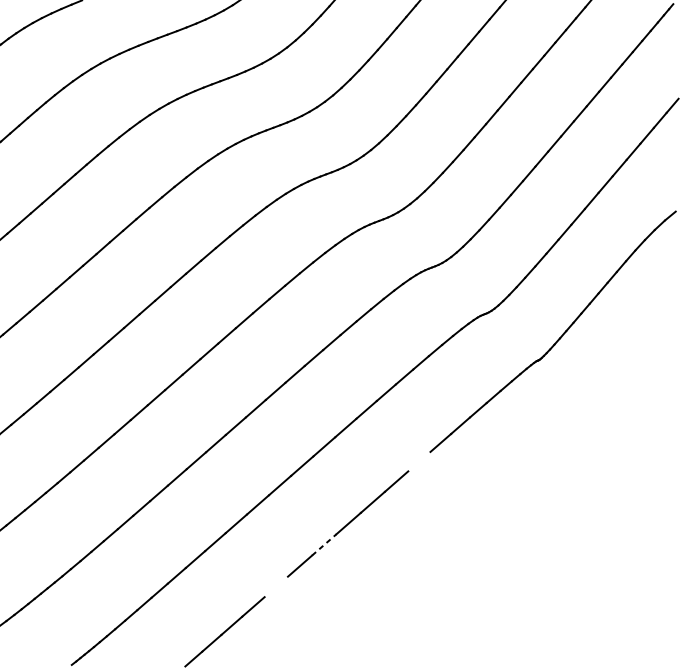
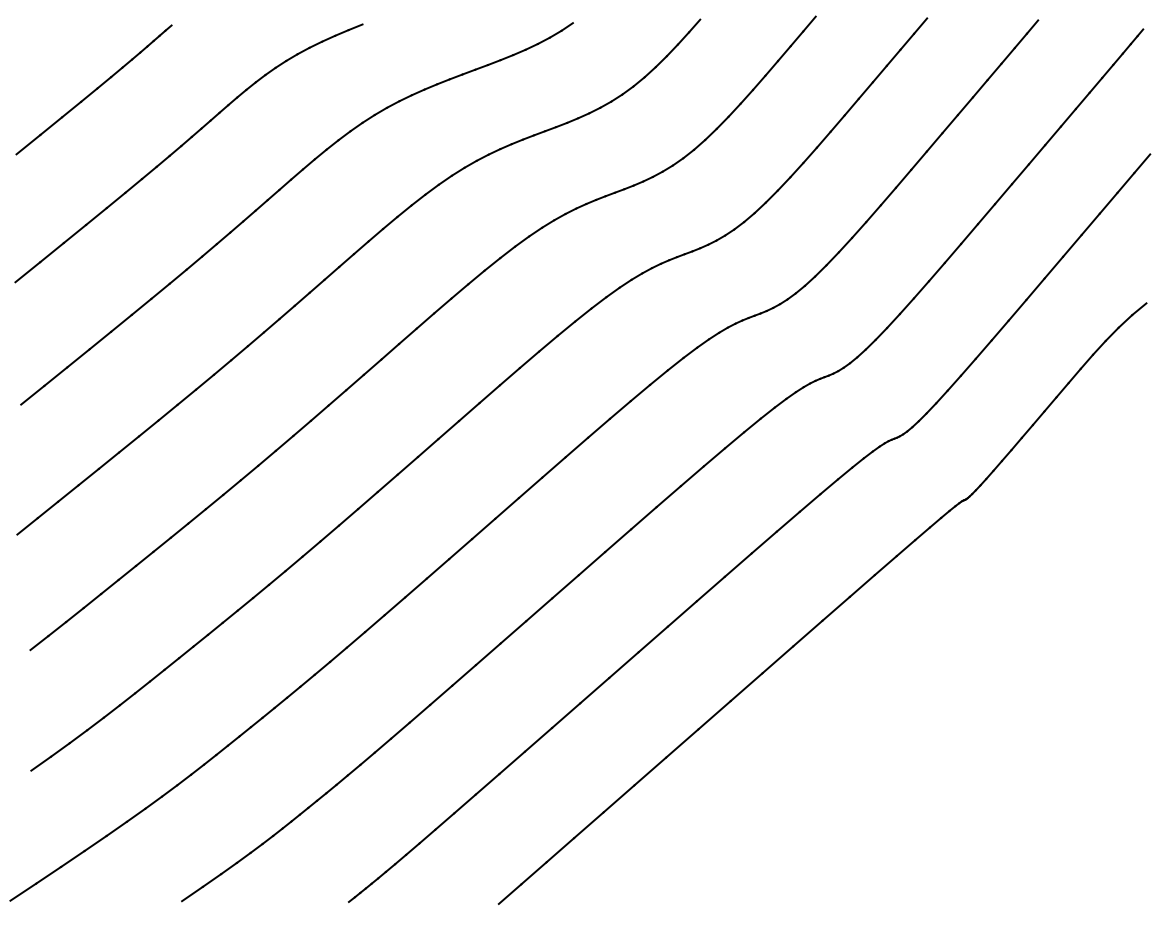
line: (419, 461) -> (807, 633), added
line: (324, 544) -> (682, 743), dashed -> solid
line: (275, 586) -> (618, 798), added

